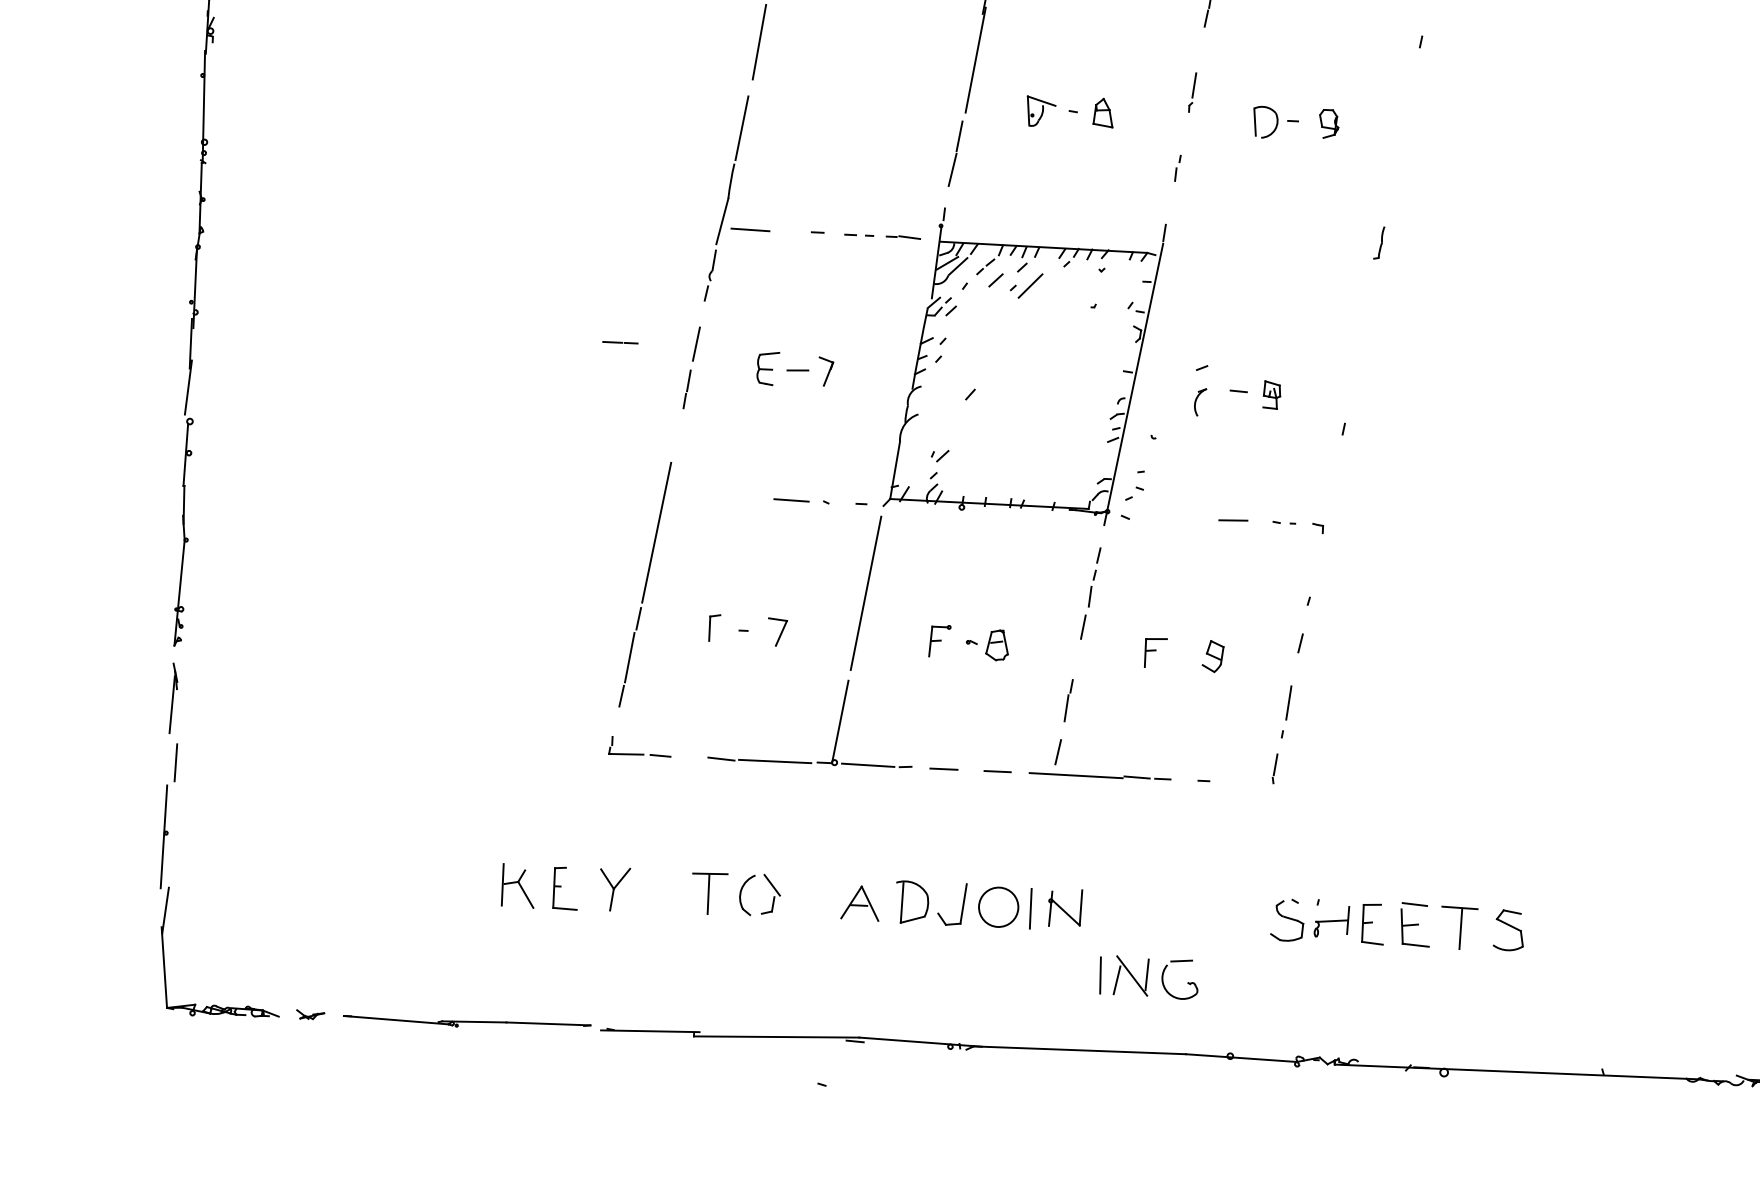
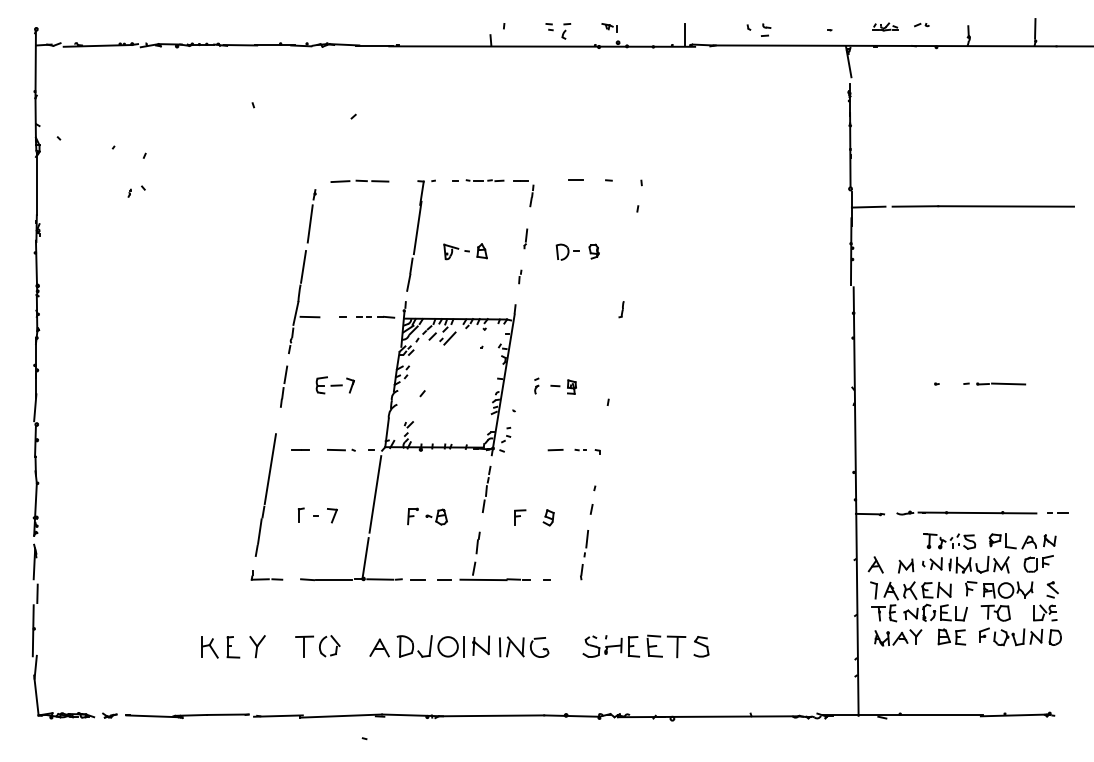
line: (621, 342) -> (300, 449), moved
part: (1200, 388) -> (536, 385), size x0.62
part: (1149, 976) -> (524, 646), moved

